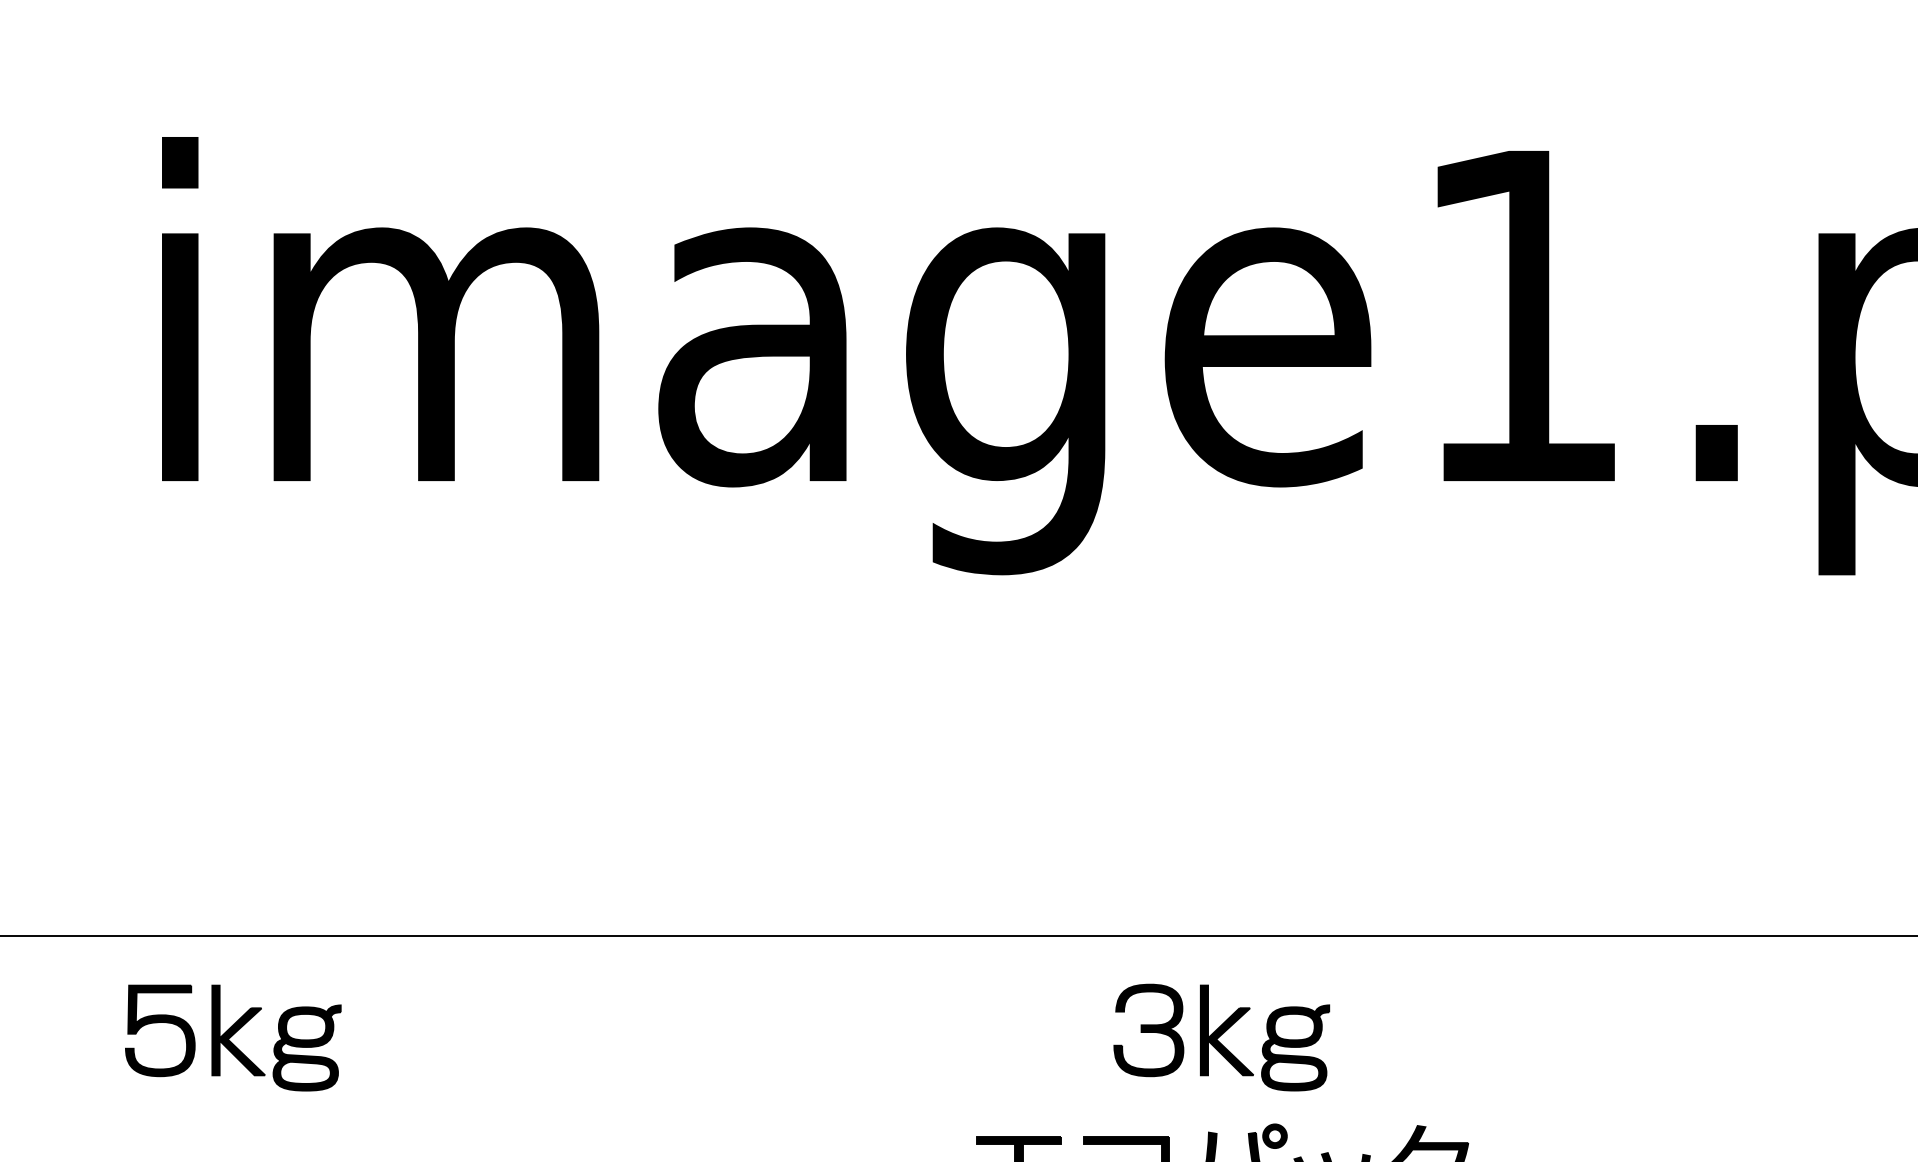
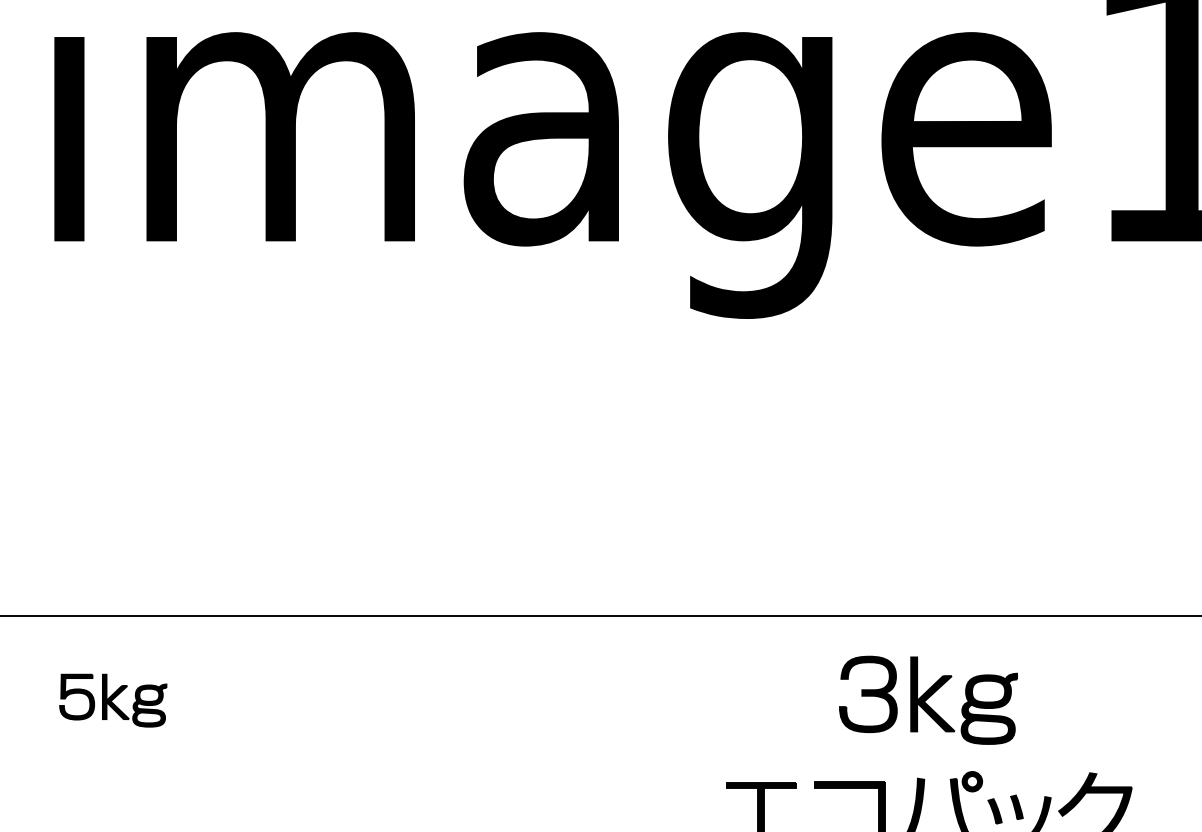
part: (233, 1037) -> (113, 700), size x0.6

